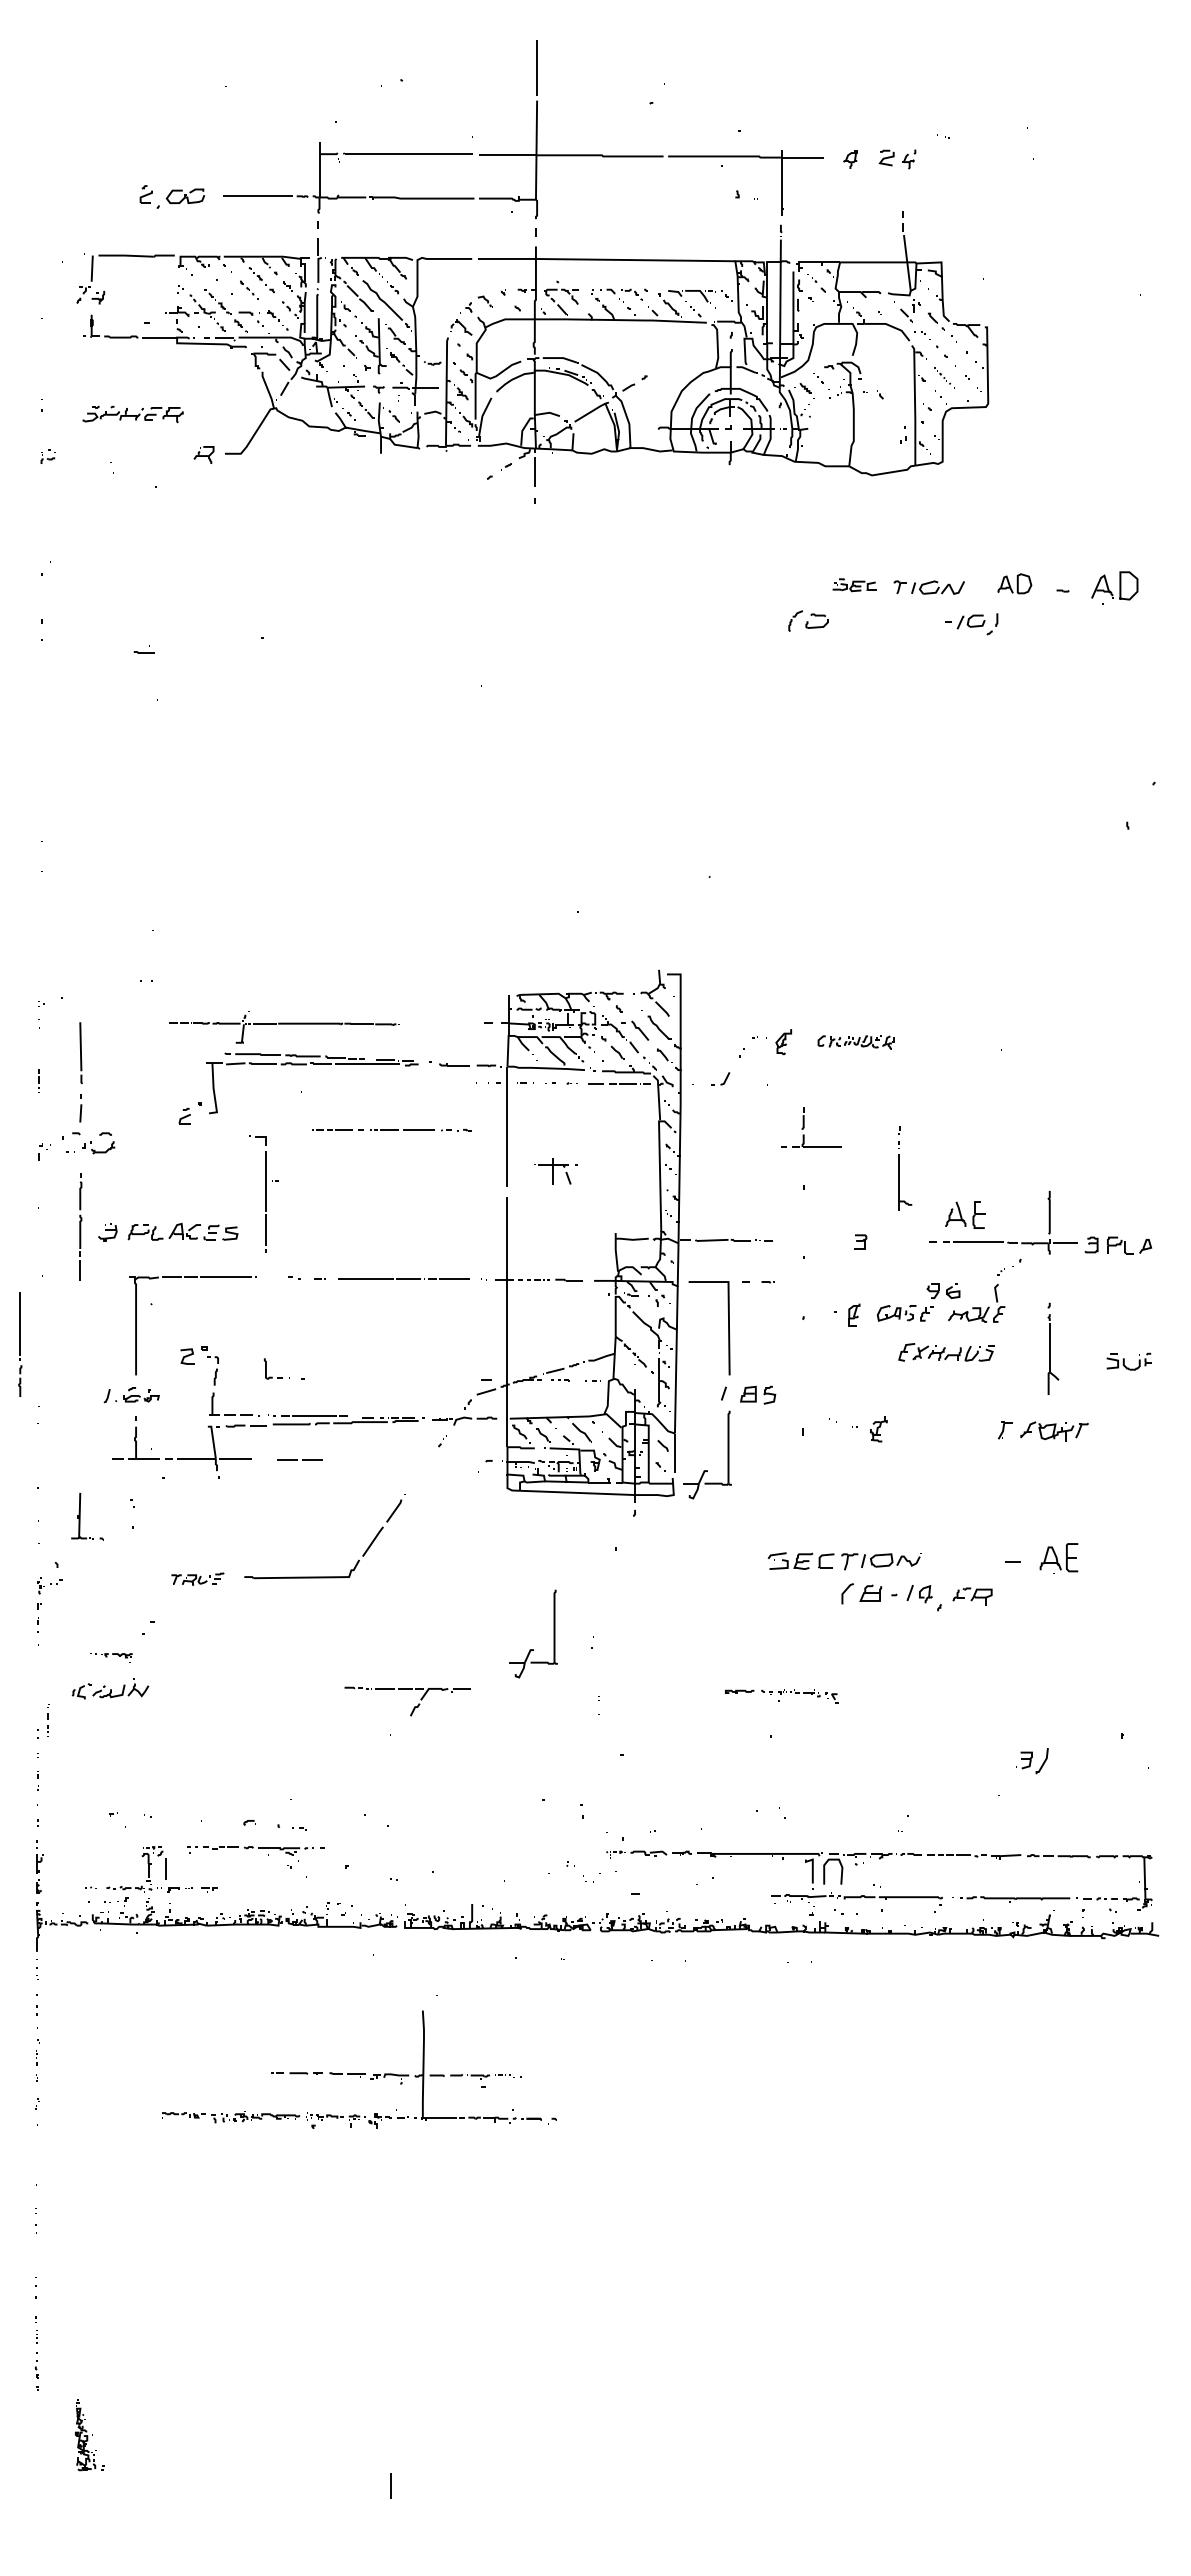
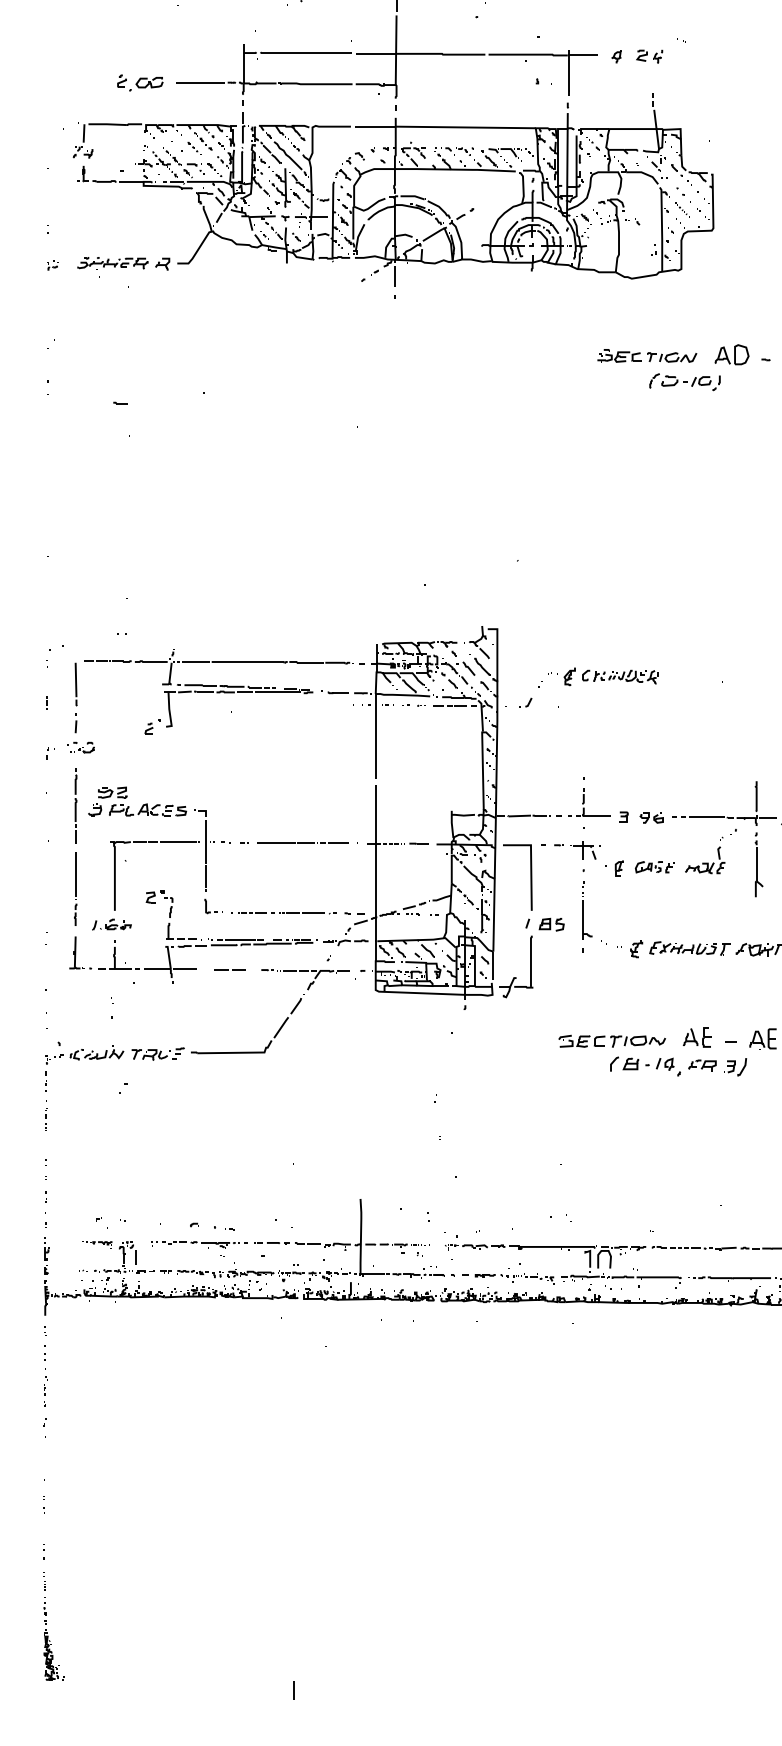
part: (132, 414) -> (112, 263), moved
part: (1014, 583) -> (731, 354), size x1.43
part: (854, 584) -> (619, 355), size x1.43
part: (808, 620) -> (663, 380), moved
part: (284, 1027) -> (219, 666), size x1.67
part: (855, 1042) -> (620, 677), size x1.43
part: (804, 1127) -> (584, 802), moved
part: (391, 1130) -> (294, 913), moved
part: (88, 1143) -> (81, 747), size x0.71
part: (905, 1168) -> (587, 910), moved
part: (555, 1171) -> (585, 850), moved
part: (263, 1193) -> (204, 850), moved
part: (133, 1207) -> (113, 792), added
part: (965, 1214) -> (697, 1037), moved
part: (943, 1290) -> (651, 817), moved
part: (20, 1344) -> (75, 889), moved
part: (1053, 1348) -> (759, 864), moved
part: (946, 1352) -> (683, 948), moved
part: (80, 1516) -> (75, 953), moved
part: (197, 1578) -> (158, 1053), size x1.43
part: (533, 1649) -> (394, 1103), removed
part: (111, 1657) -> (97, 1244), moved
part: (110, 1688) -> (96, 1052), moved
part: (781, 1696) -> (514, 1278), moved
part: (414, 1706) -> (310, 983), moved
part: (48, 1720) -> (46, 1119), moved
part: (1032, 1761) -> (735, 1067), moved
part: (359, 2069) -> (316, 1240), moved
part: (89, 2435) -> (54, 1655), moved

